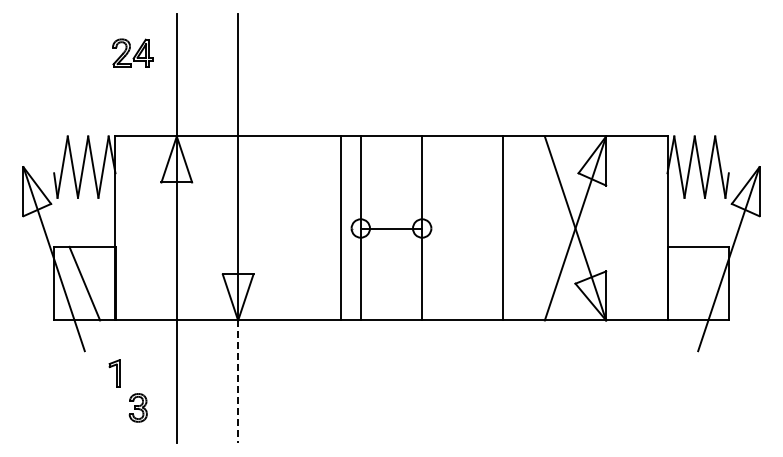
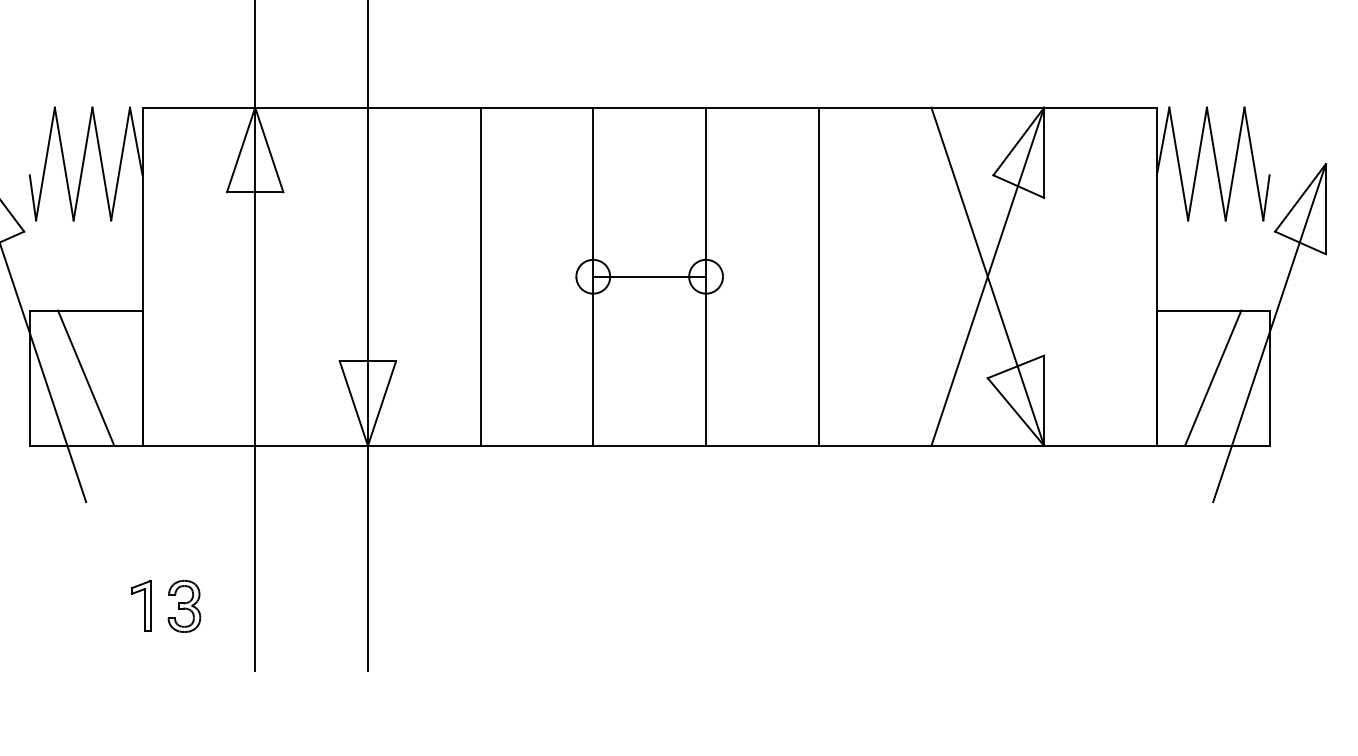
line: (341, 228) -> (480, 276), moved
line: (502, 228) -> (818, 276), moved
line: (697, 283) -> (1211, 377), added
part: (114, 373) -> (140, 605), moved
line: (238, 382) -> (368, 559), dashed -> solid

